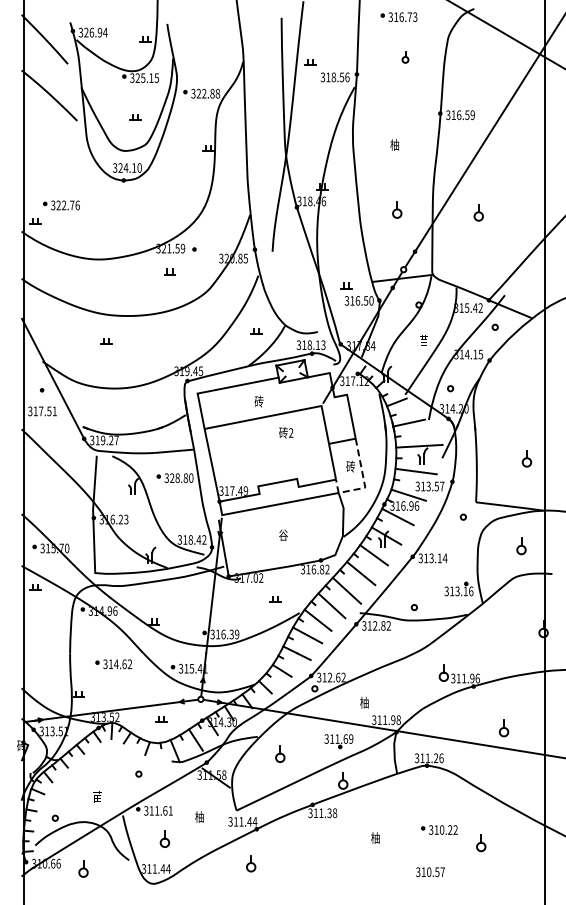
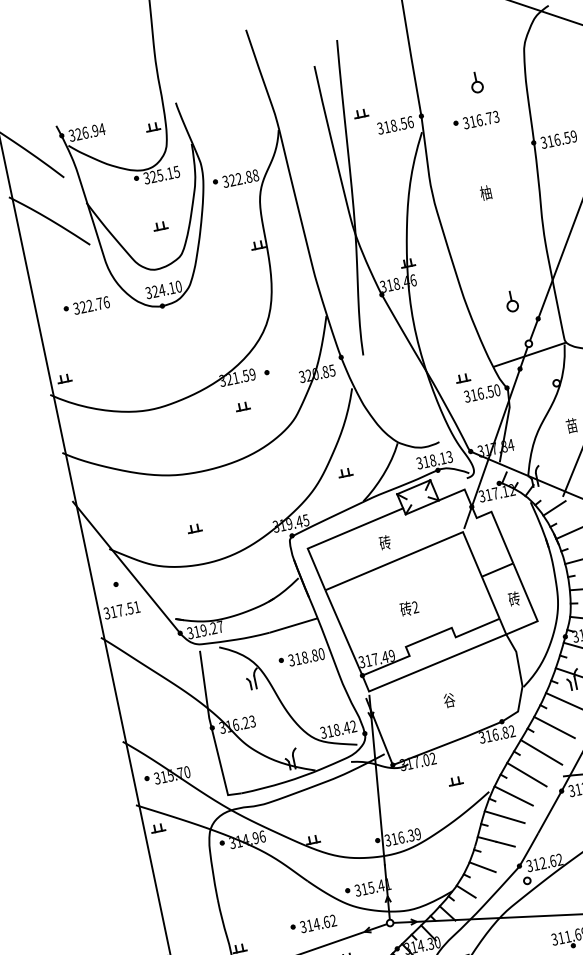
part: (398, 17) -> (475, 121), moved
part: (405, 57) -> (476, 82), size x1.43
part: (61, 205) -> (86, 306), moved
part: (397, 209) -> (511, 300), moved
part: (256, 331) -> (345, 472), moved
part: (106, 341) -> (194, 528), moved
text: (286, 432) -> (409, 607), moved
text: (172, 477) -> (298, 658), 328.80 -> 318.80
line: (364, 484) -> (535, 617), dashed -> solid
part: (113, 664) -> (313, 925), moved

